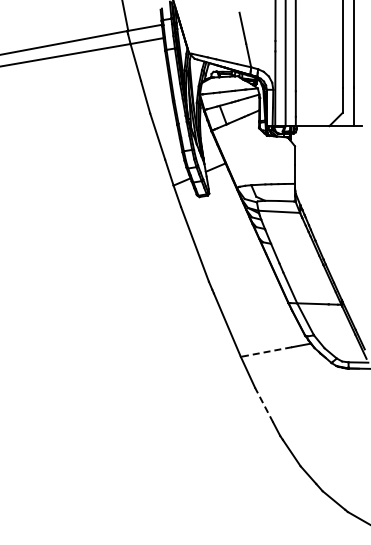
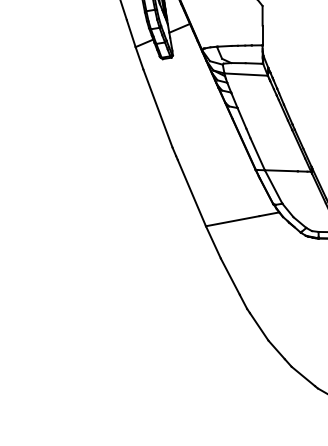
line: (265, 352) -> (231, 221), dashed -> solid
line: (264, 405) -> (230, 277), dashed -> solid

